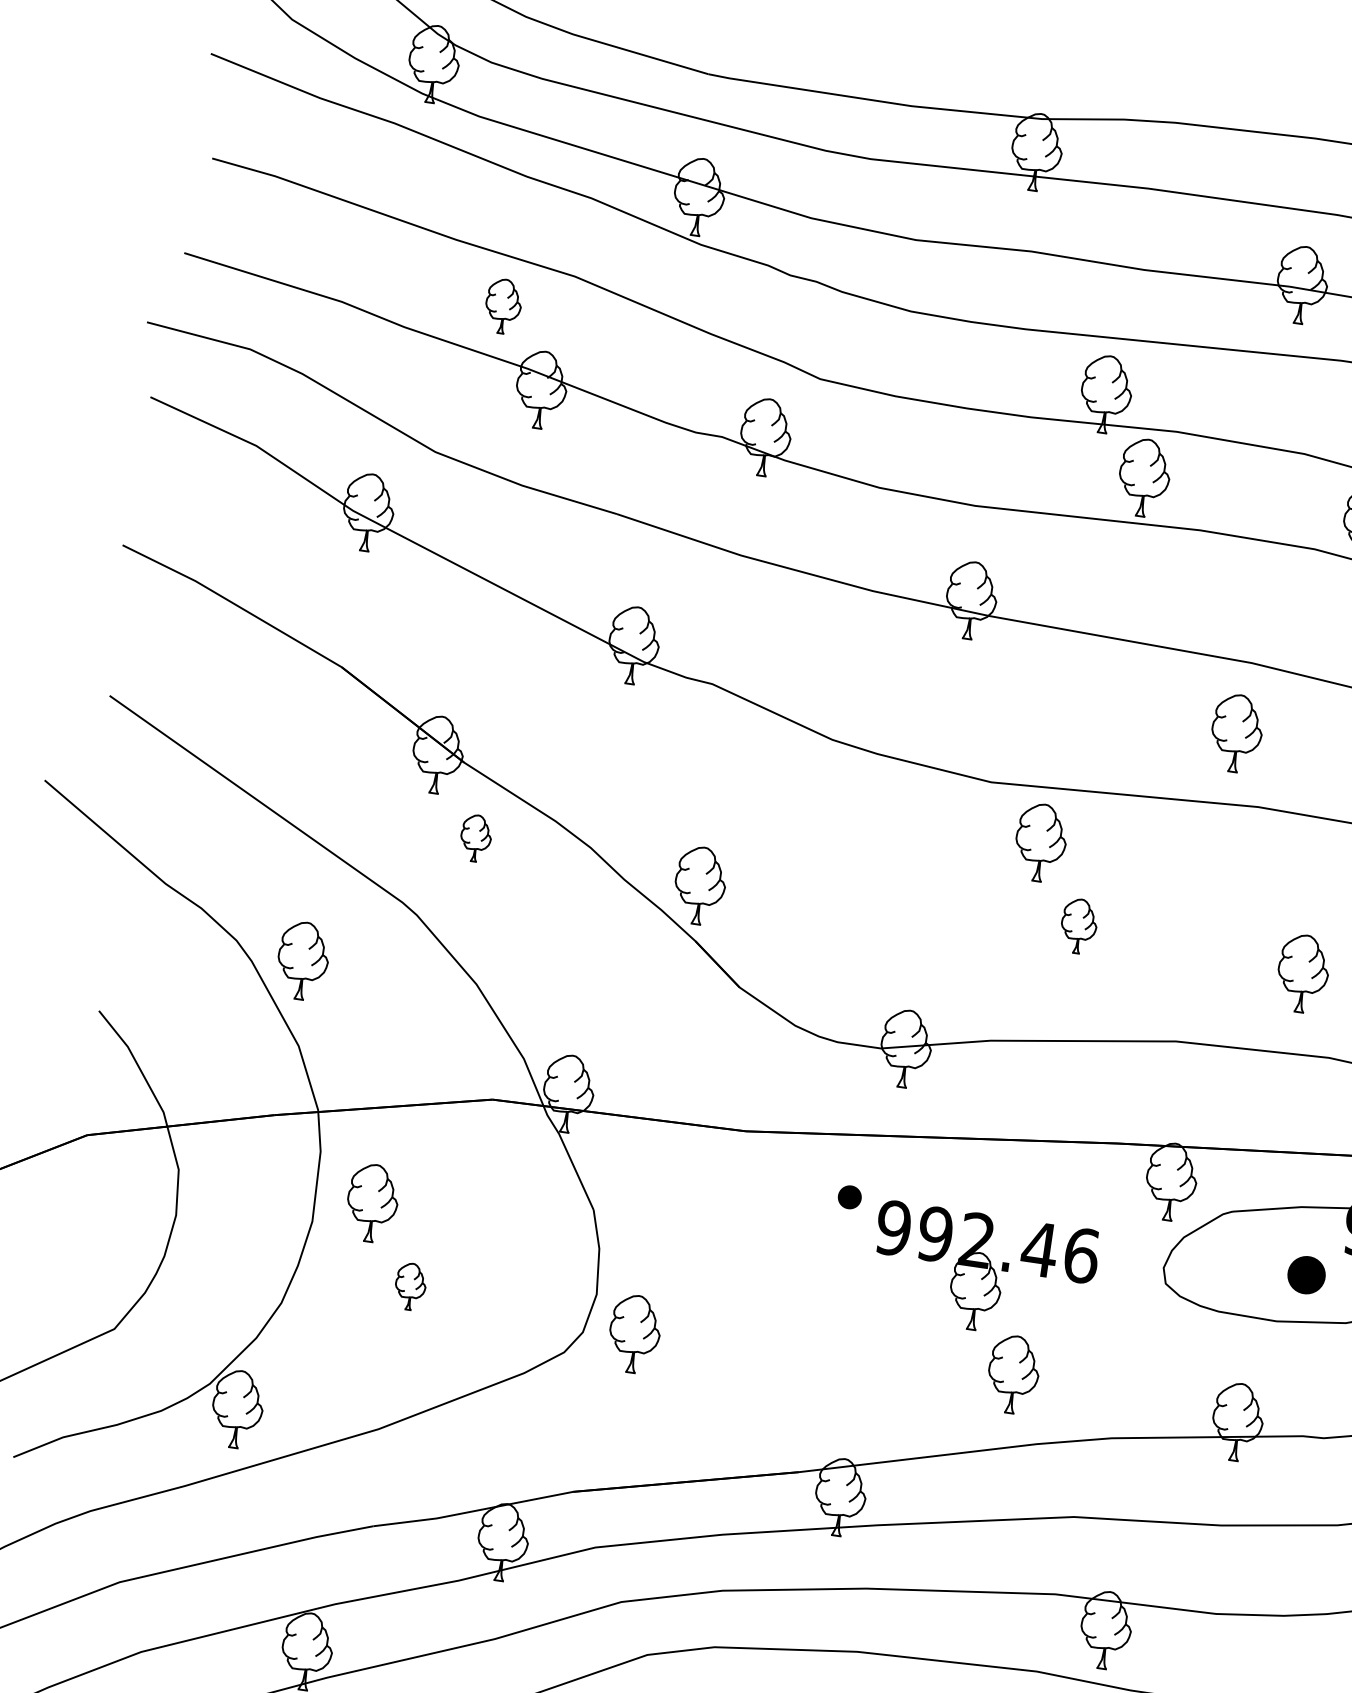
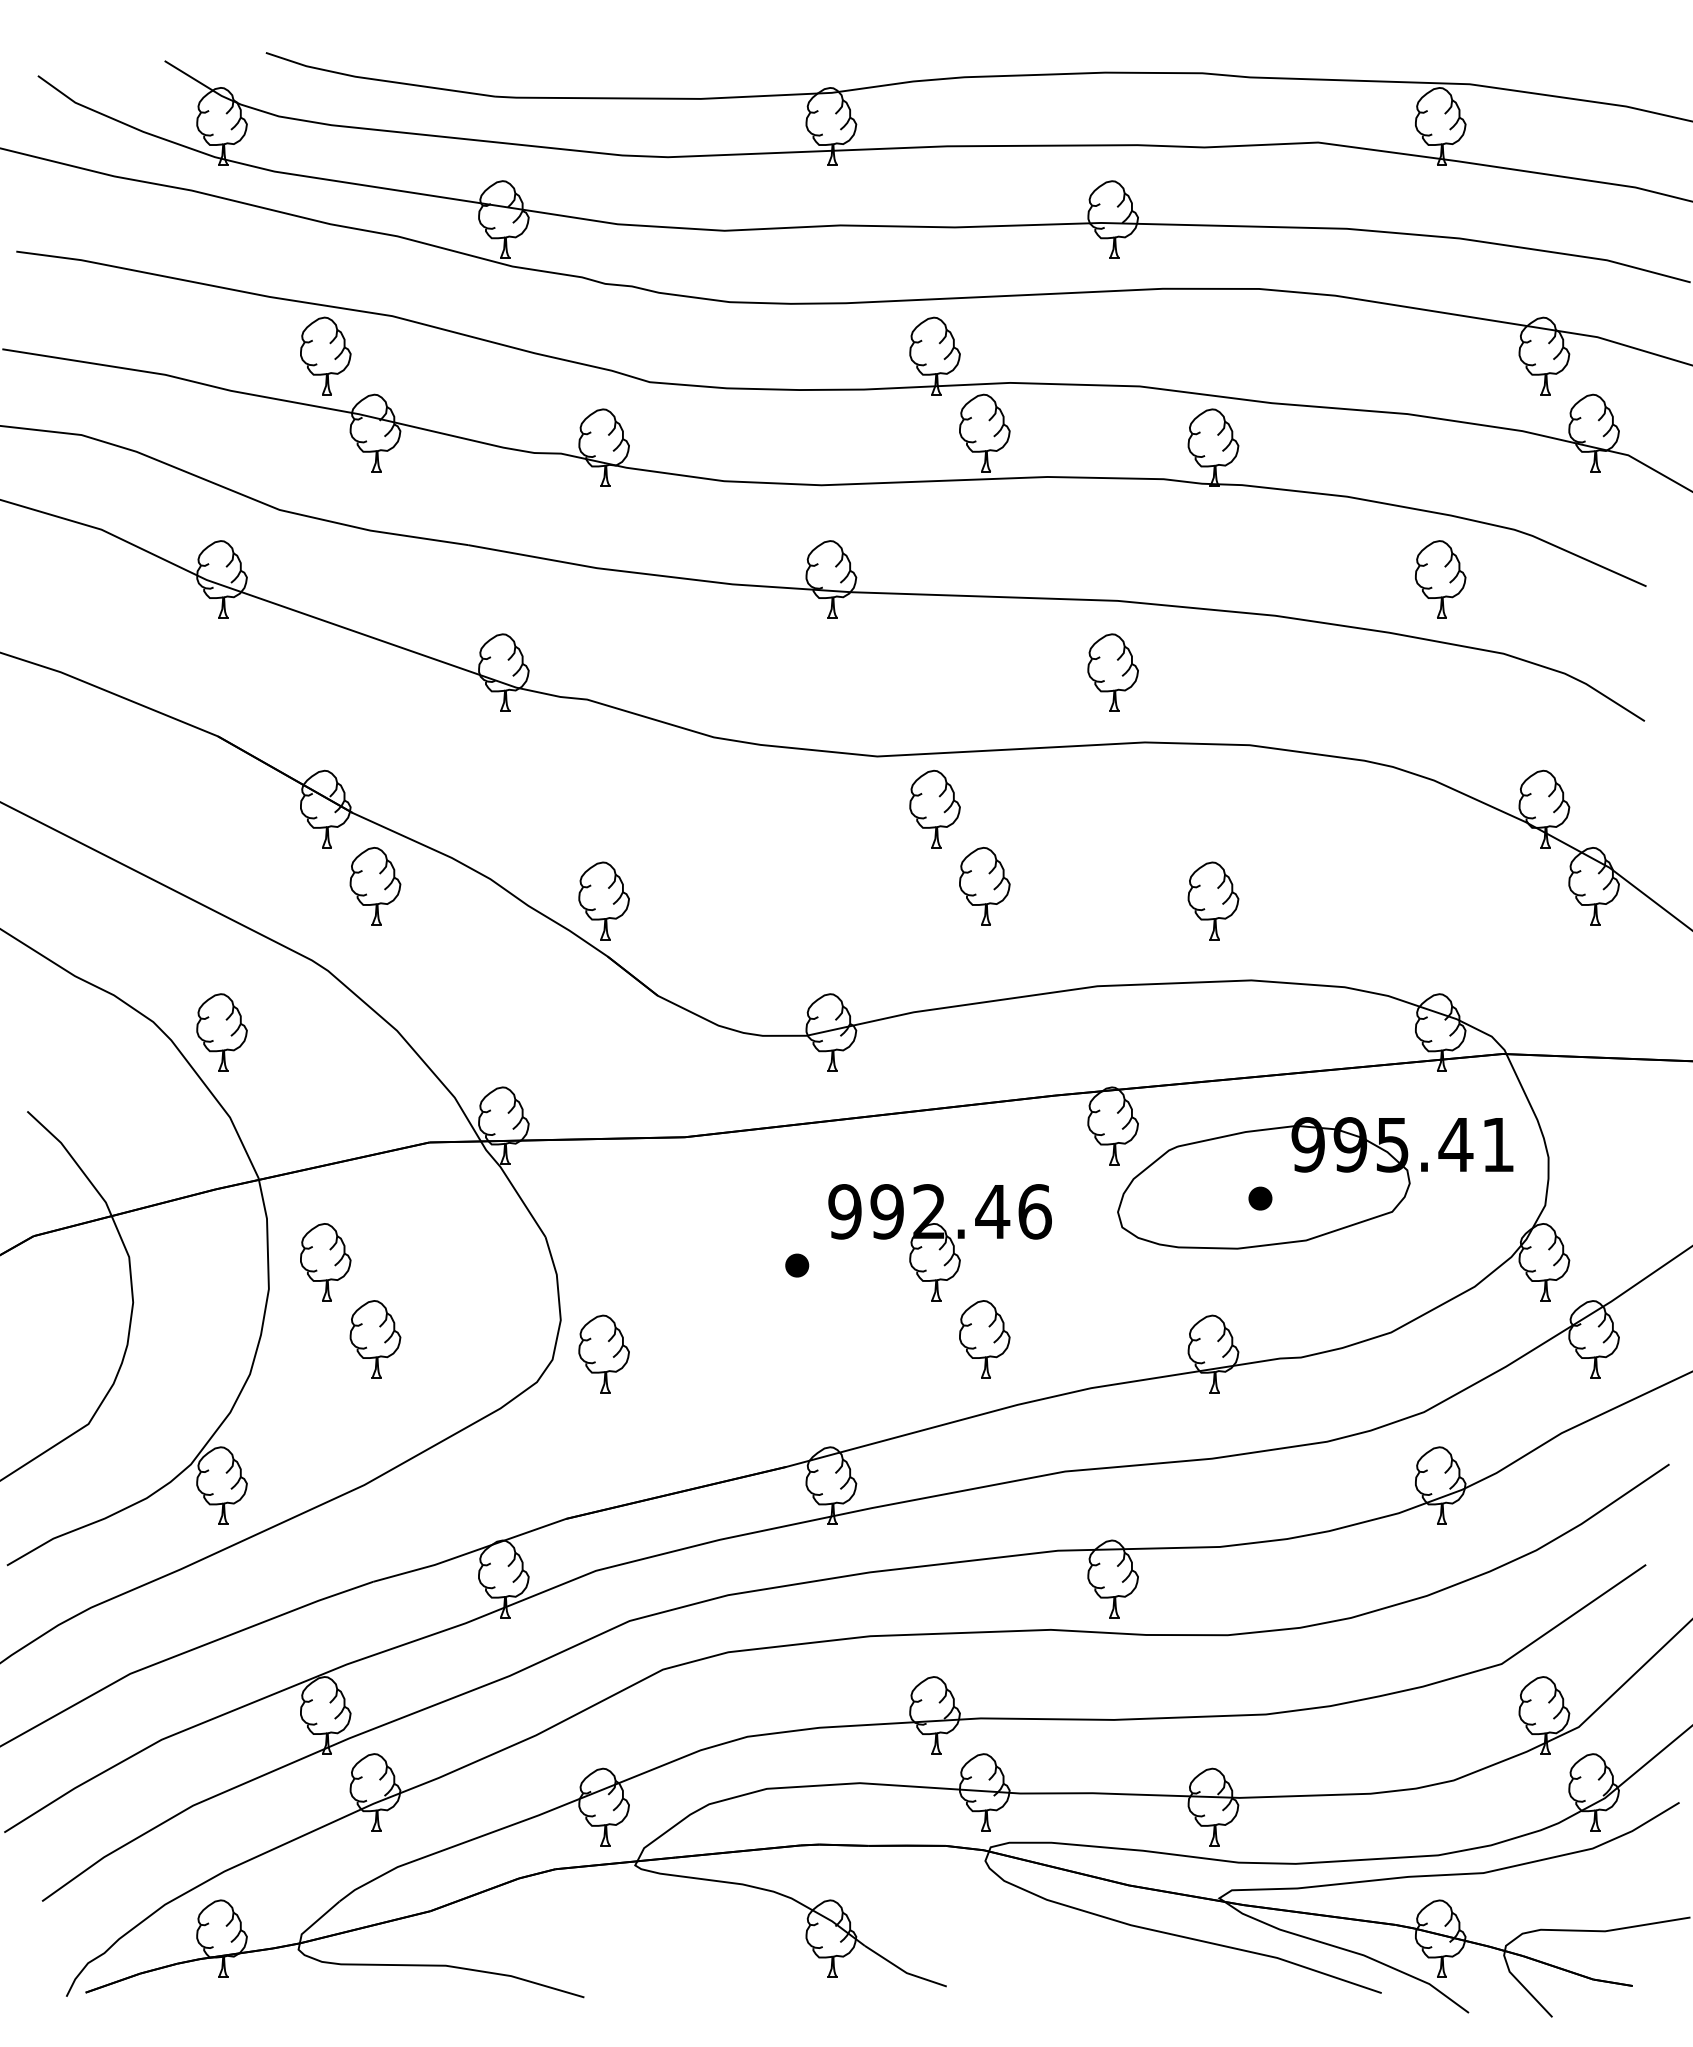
part: (503, 305) -> (325, 355), size x1.43
part: (475, 838) -> (375, 886), size x1.67
part: (1078, 926) -> (984, 886), size x1.43
part: (850, 1197) -> (797, 1265), moved
part: (1306, 1275) -> (1260, 1198), size x0.62
part: (410, 1286) -> (375, 1339), size x1.67

